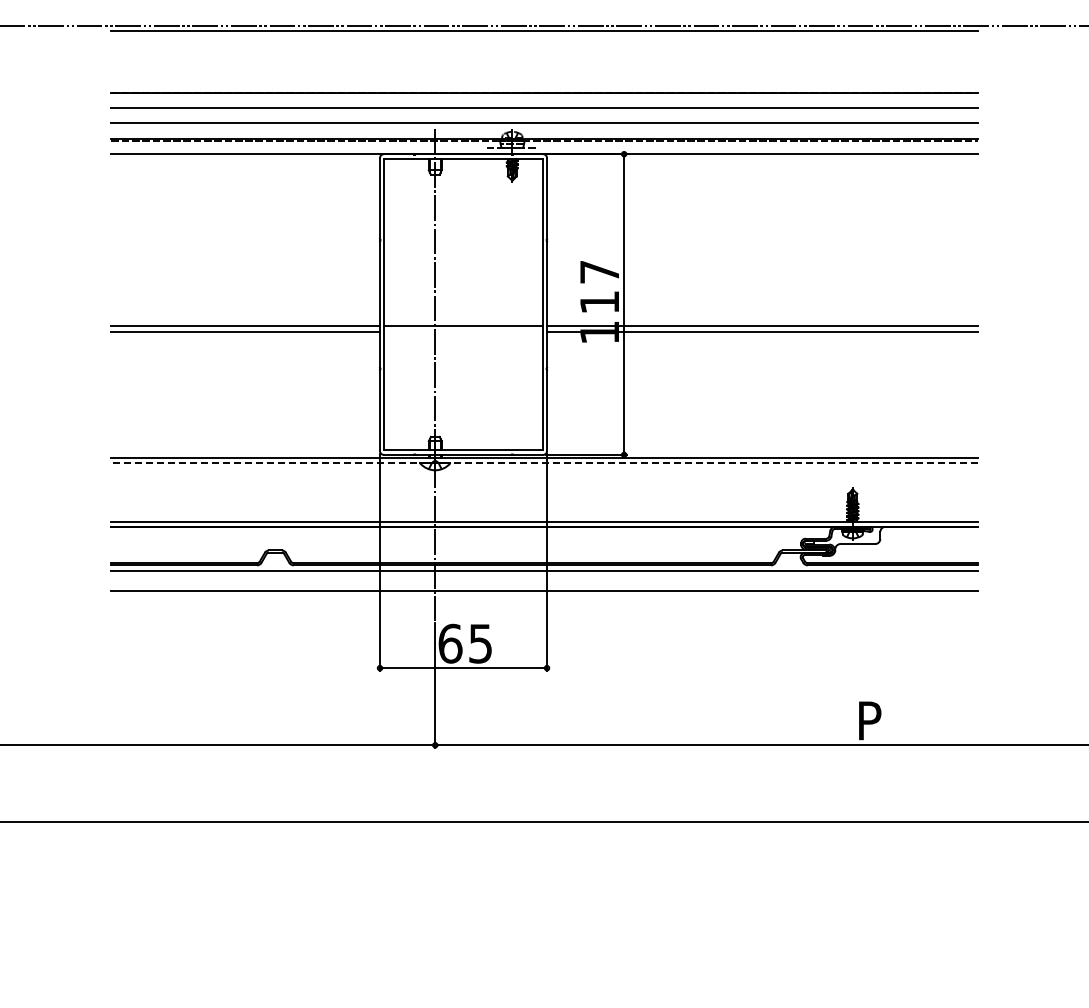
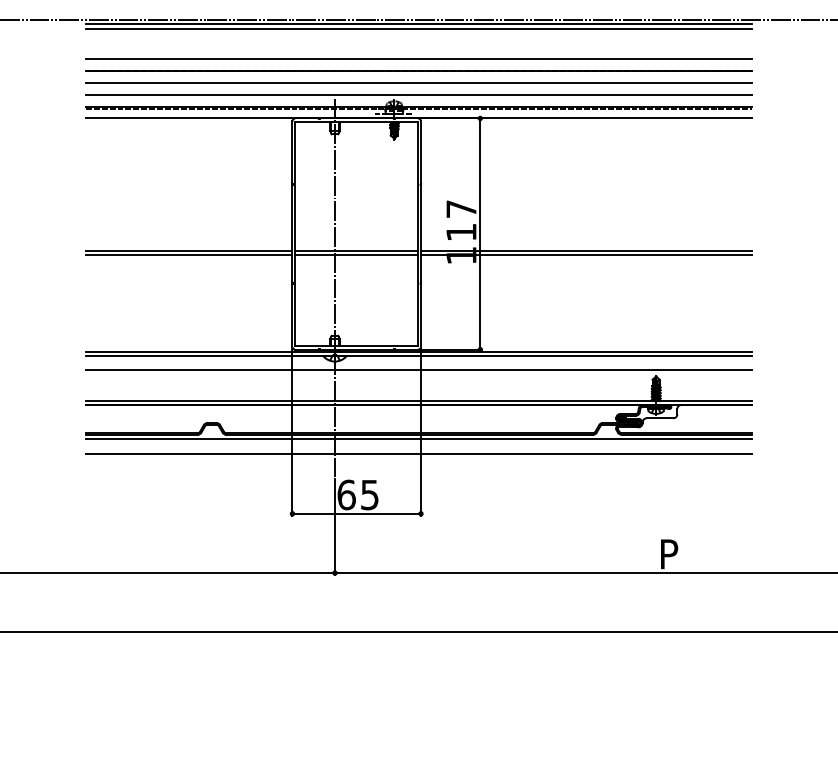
line: (544, 38) -> (419, 29), added
line: (544, 77) -> (419, 59), added
line: (463, 331) -> (356, 254), added
line: (544, 462) -> (419, 355), dashed -> solid
line: (544, 481) -> (419, 370), added

